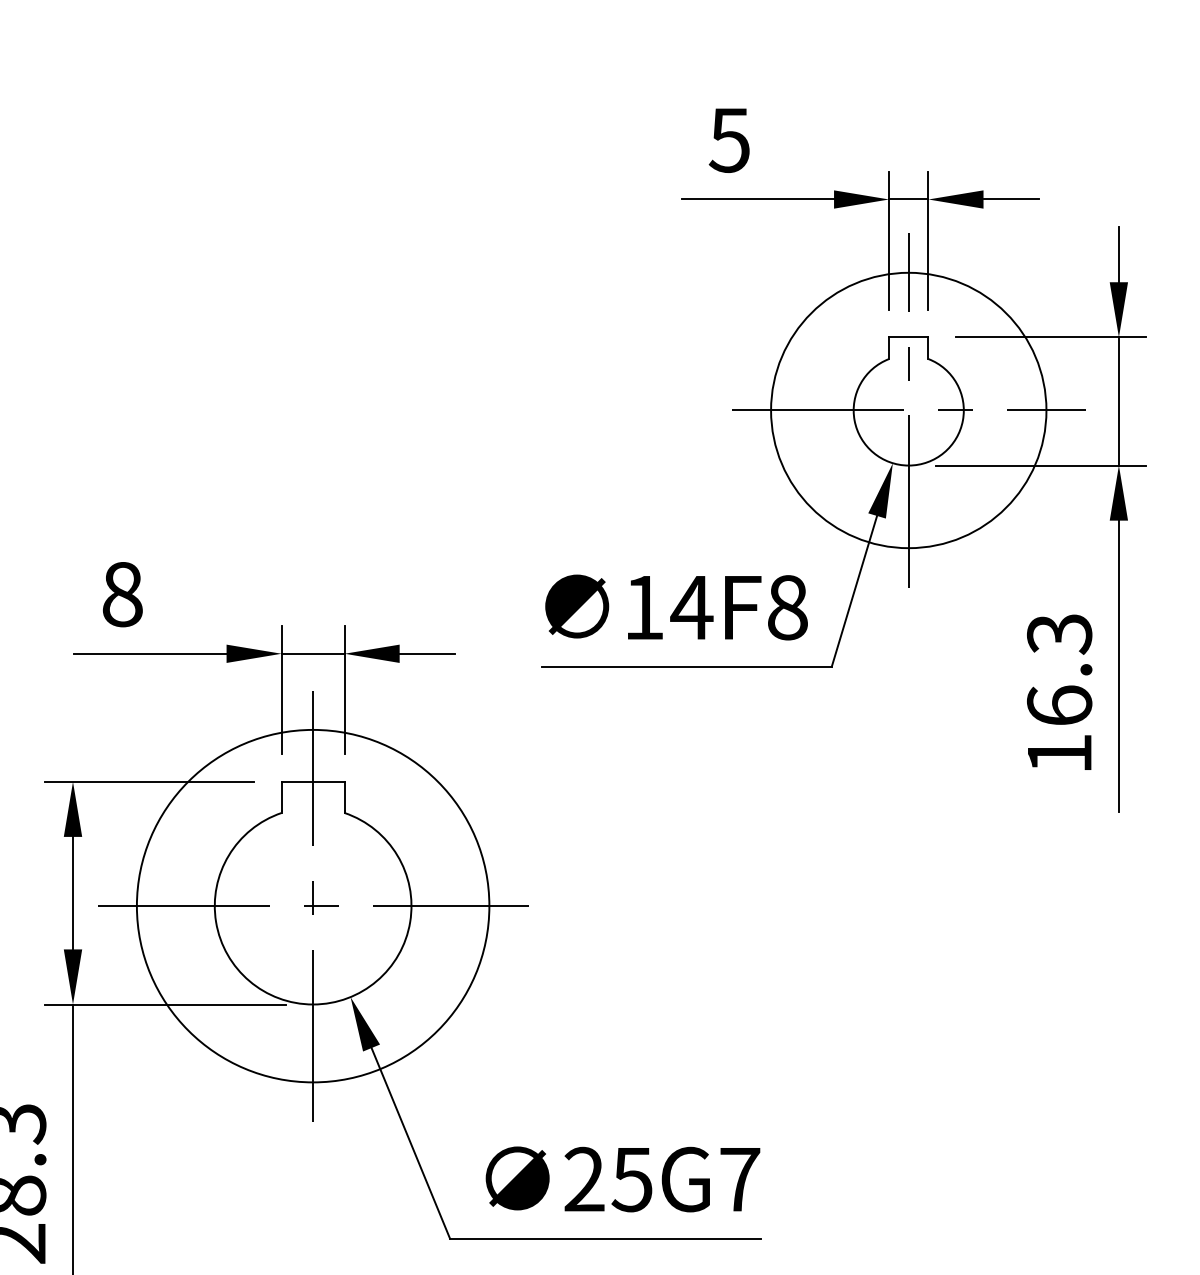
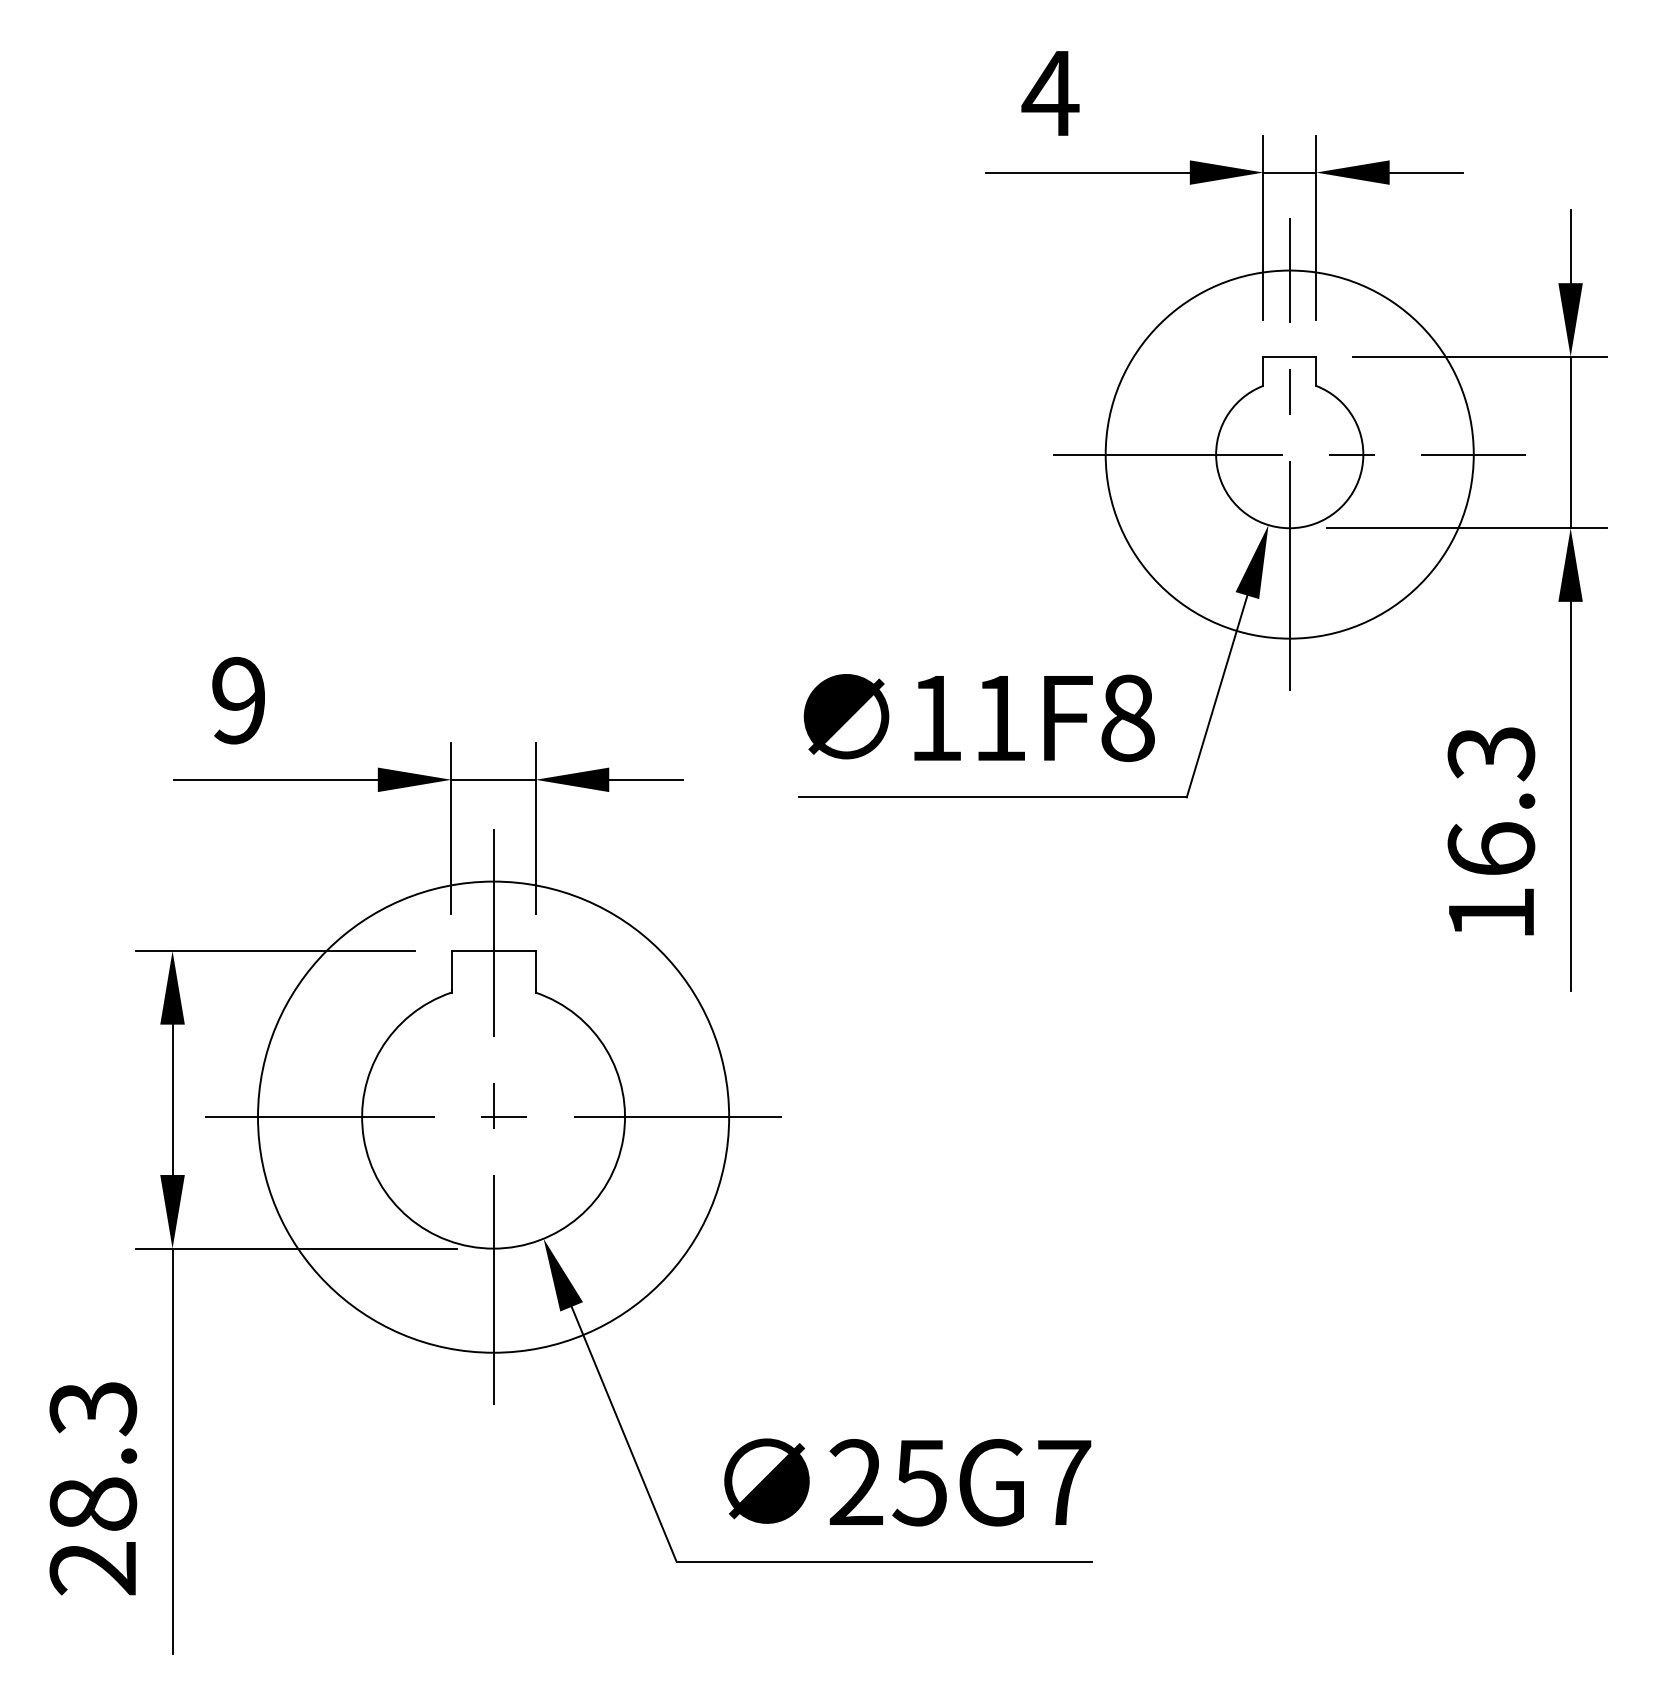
text: (729, 141) -> (1050, 94), 5 -> 4
text: (122, 594) -> (238, 700), 8 -> 9
text: (691, 607) -> (999, 718), 14F8 -> 11F8

